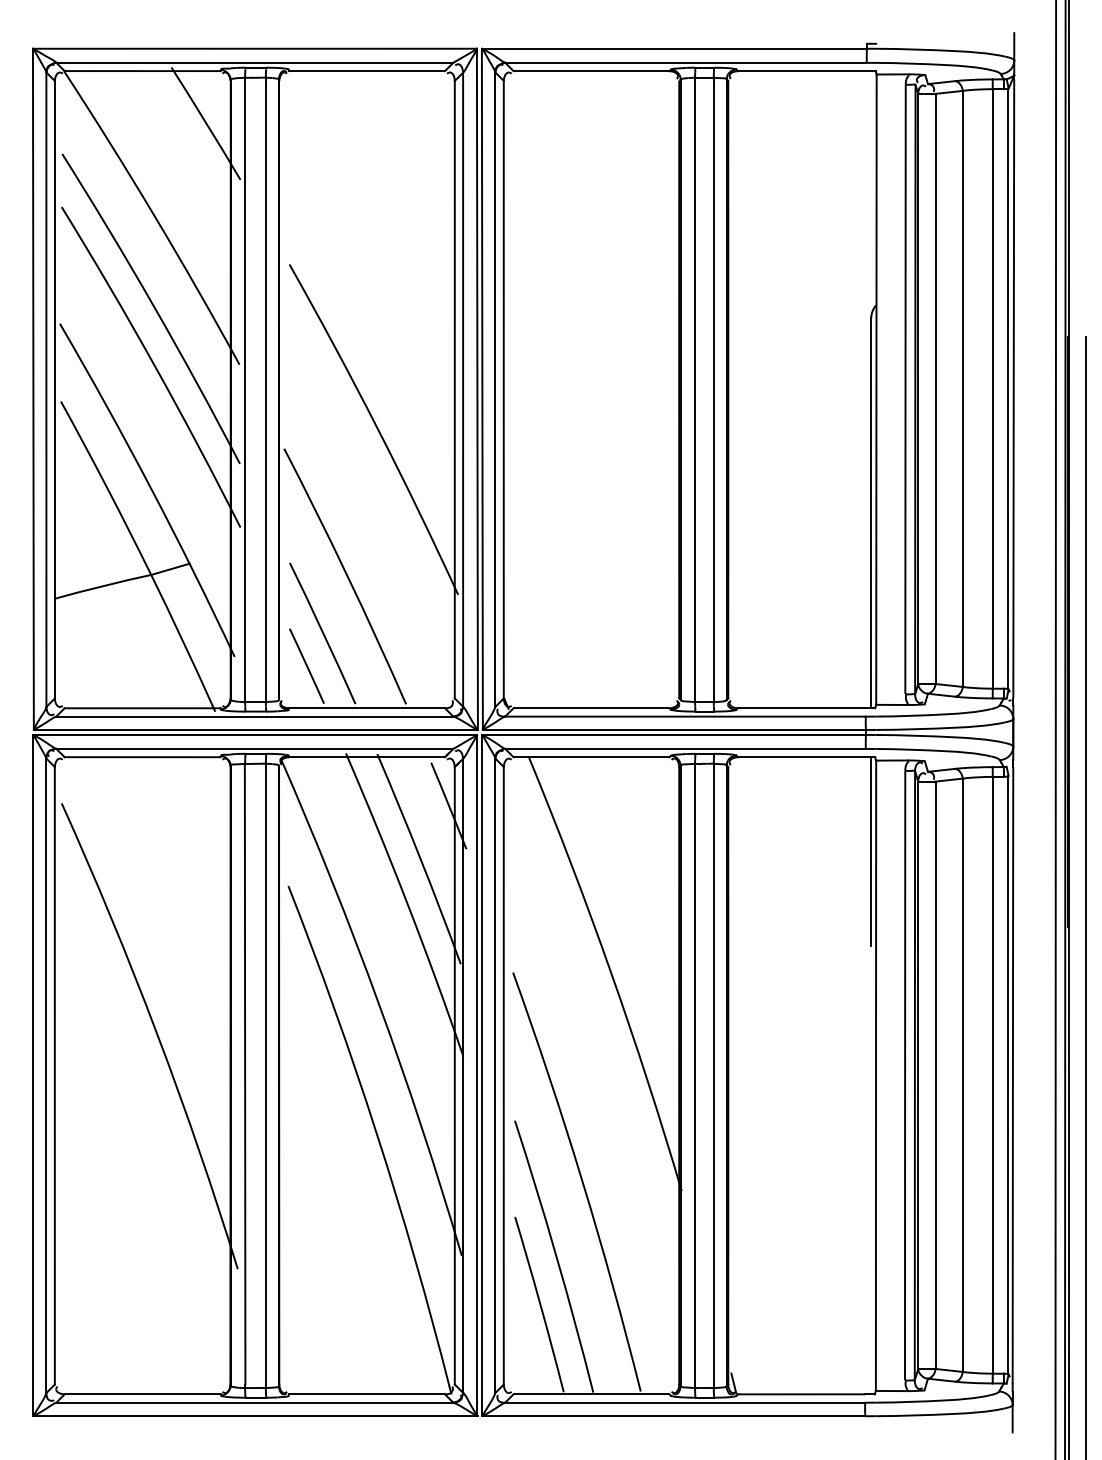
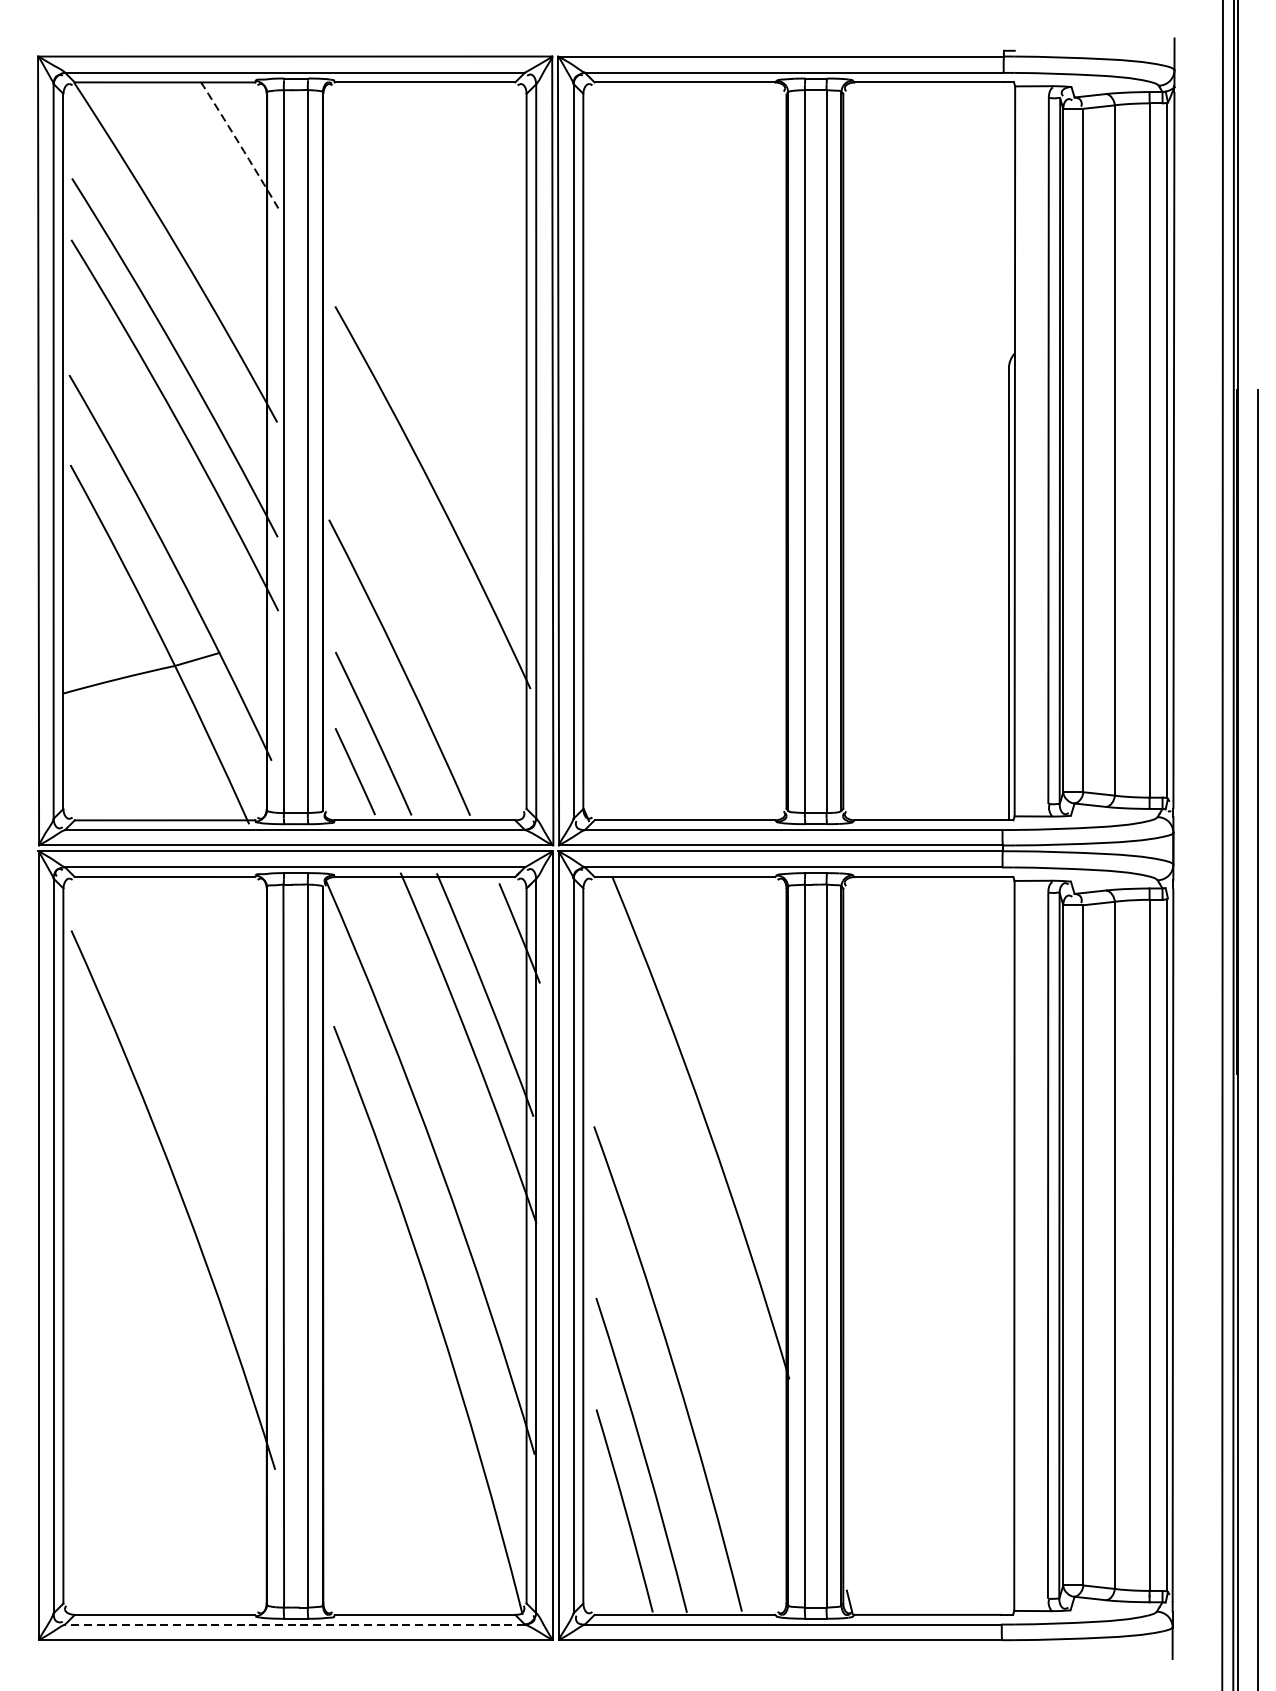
arc: (206, 123) -> (239, 143), solid -> dashed
line: (871, 851) -> (1009, 986), removed
line: (254, 1402) -> (294, 1624), solid -> dashed

